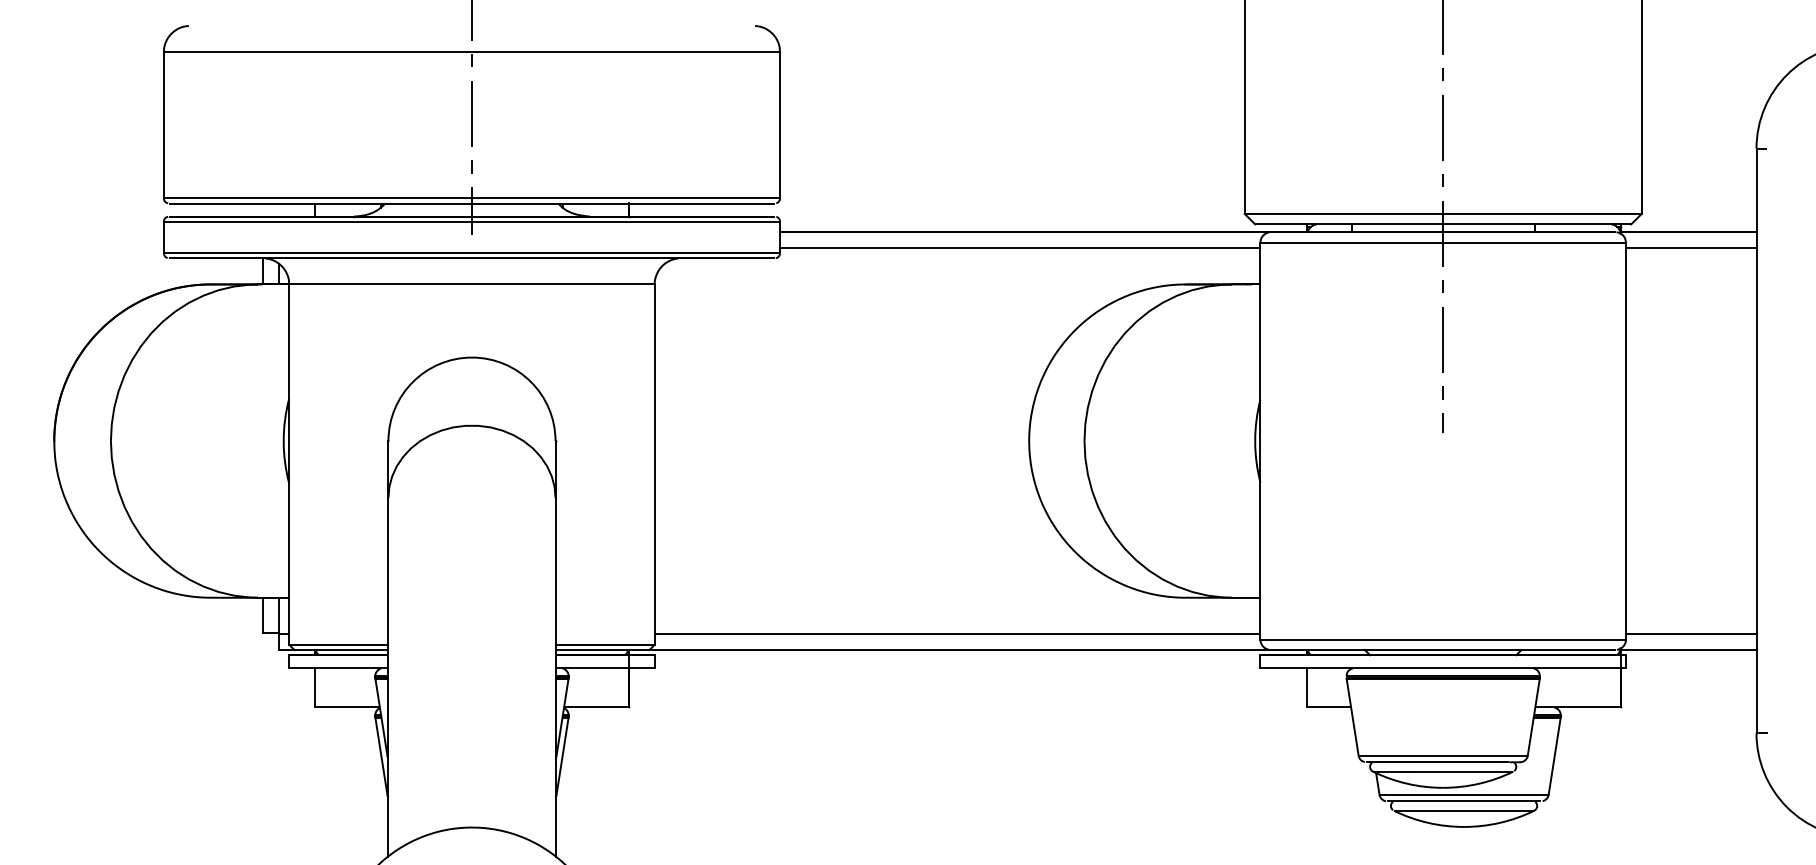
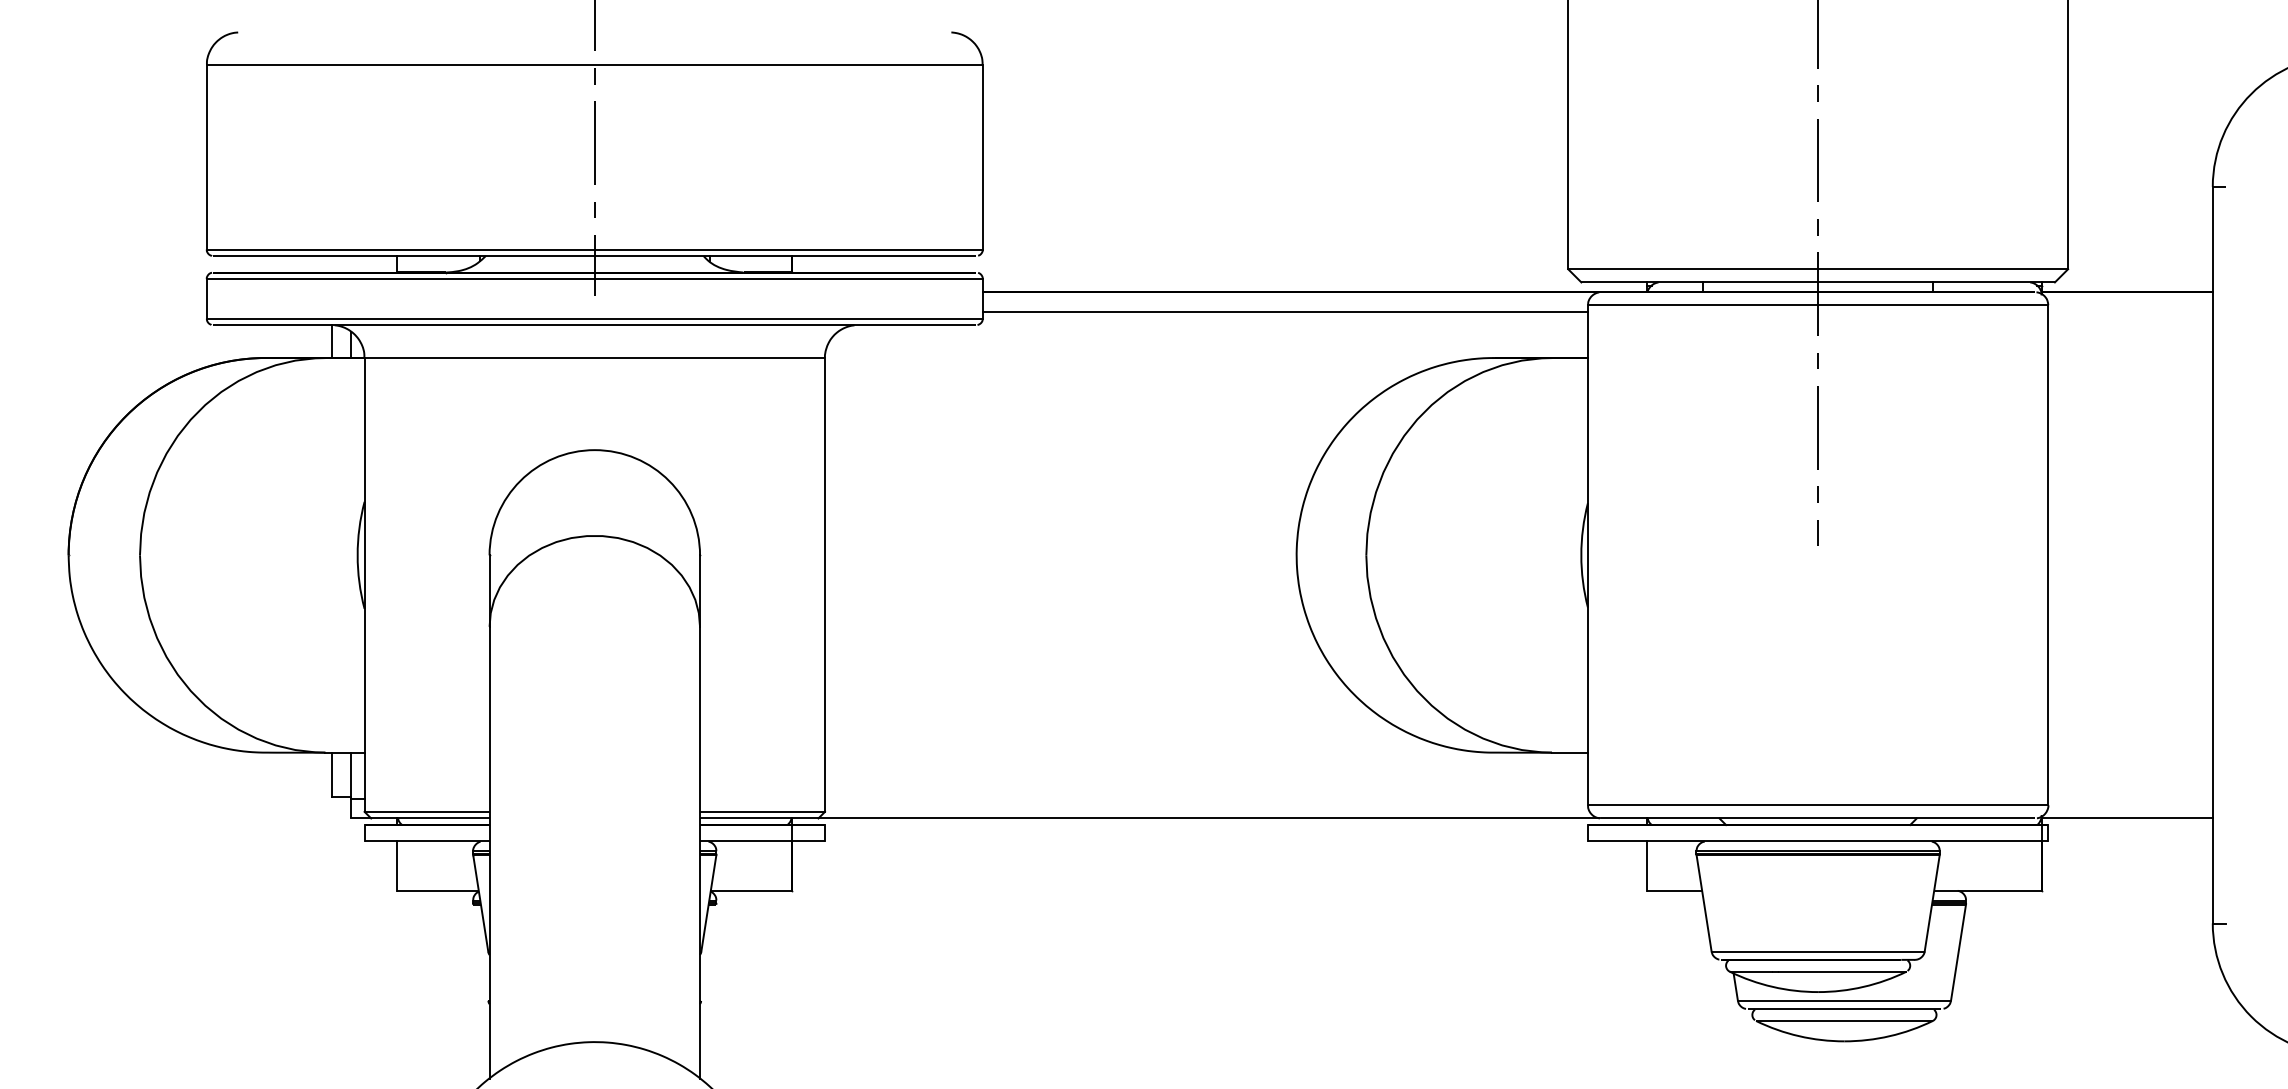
line: (1691, 247) -> (2130, 311), removed
line: (957, 634) -> (1206, 798), removed
line: (1691, 634) -> (2130, 798), removed
line: (381, 756) -> (480, 952), removed
line: (562, 756) -> (708, 952), removed

